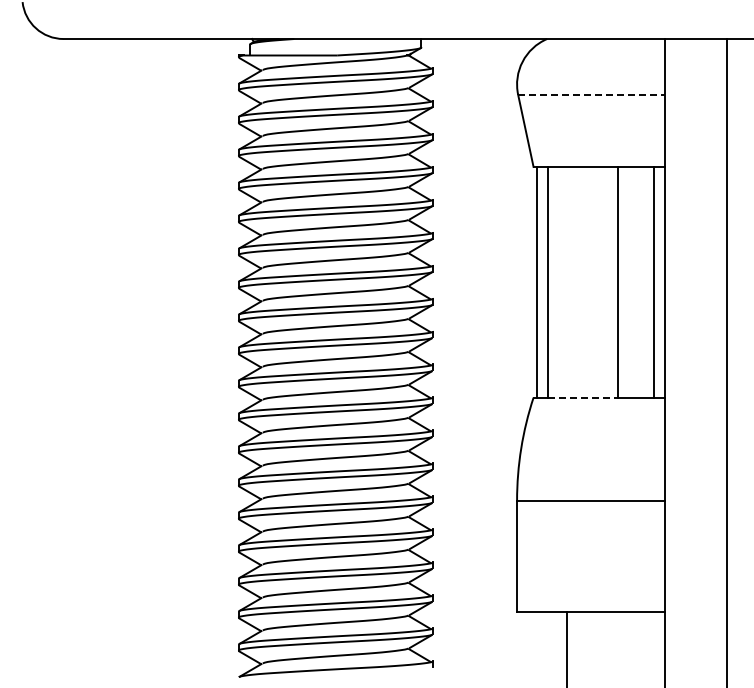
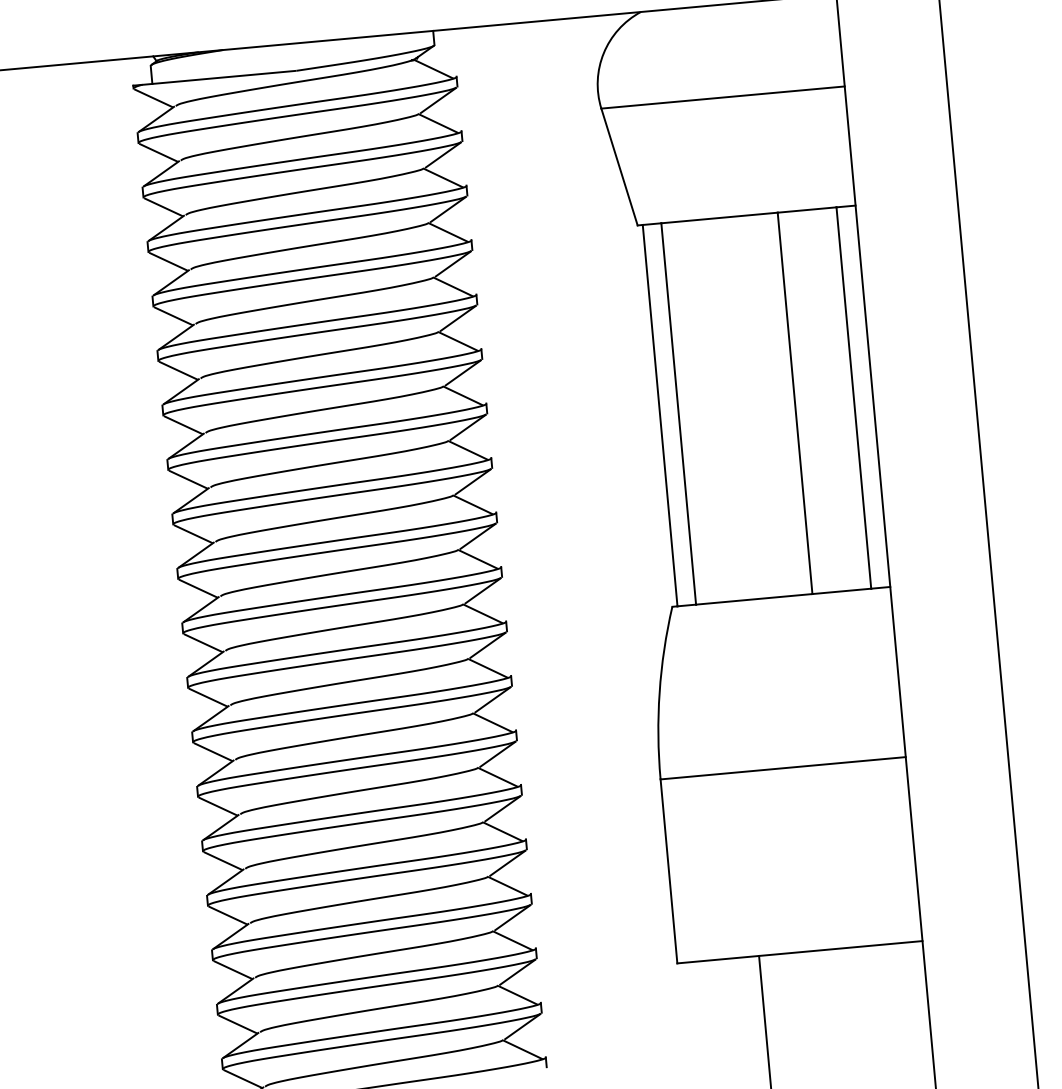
line: (591, 94) -> (722, 97), dashed -> solid
line: (583, 397) -> (754, 598), dashed -> solid

